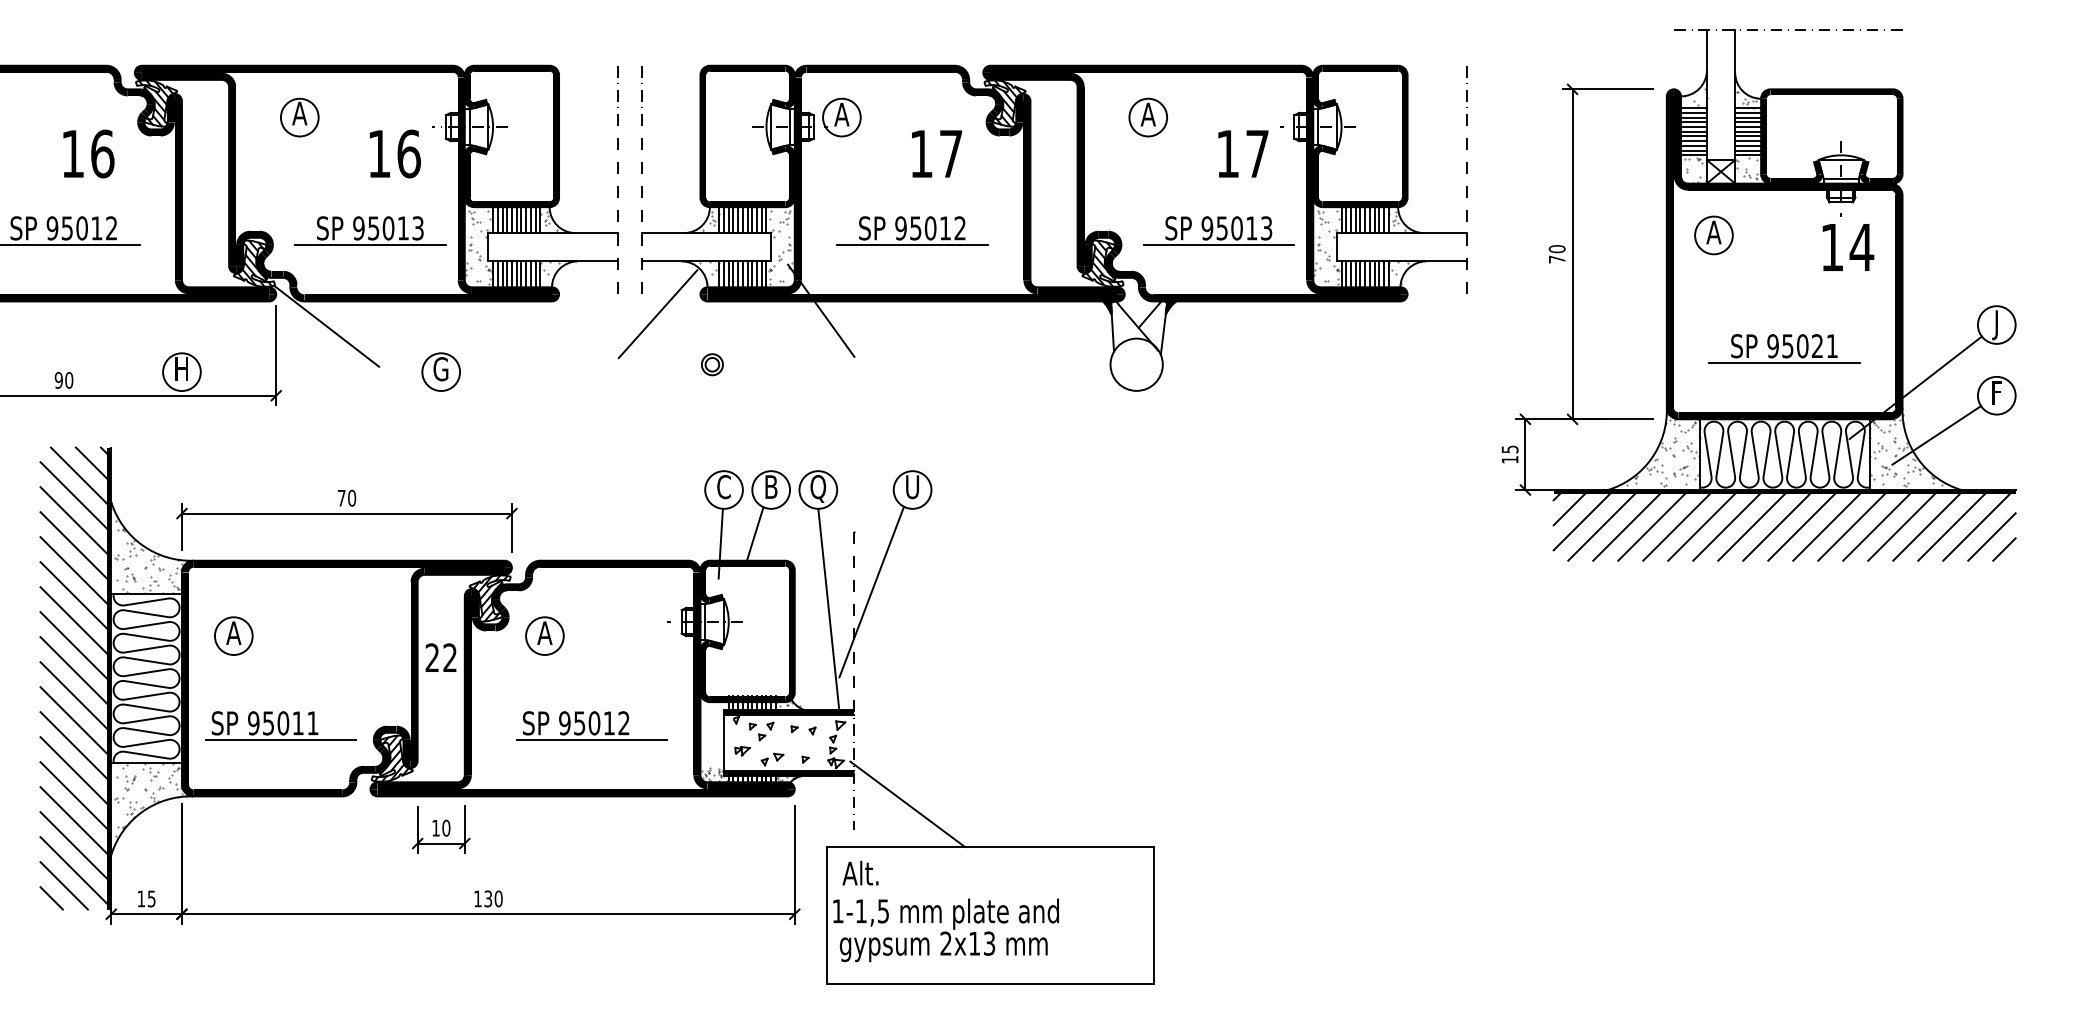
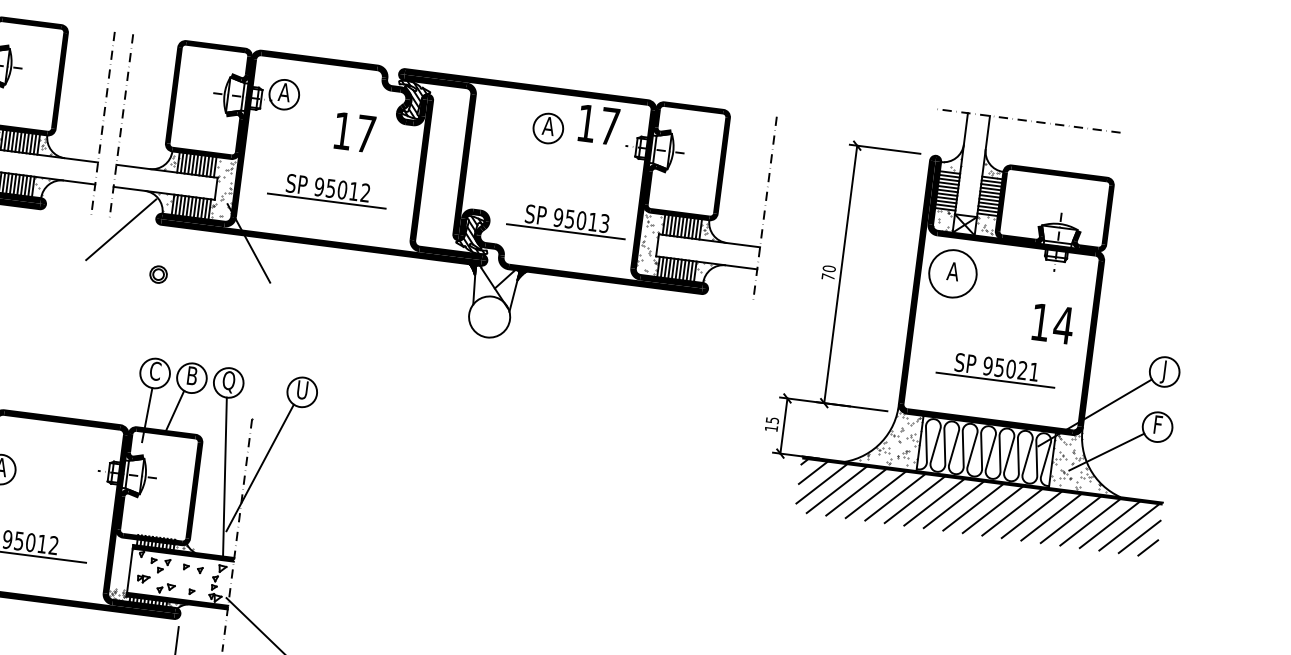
part: (1147, 117) -> (547, 128), moved
text: (1243, 153) -> (598, 124), moved
circle: (1713, 235) -> (952, 273), size x1.6
text: (1848, 247) -> (1053, 324), moved

